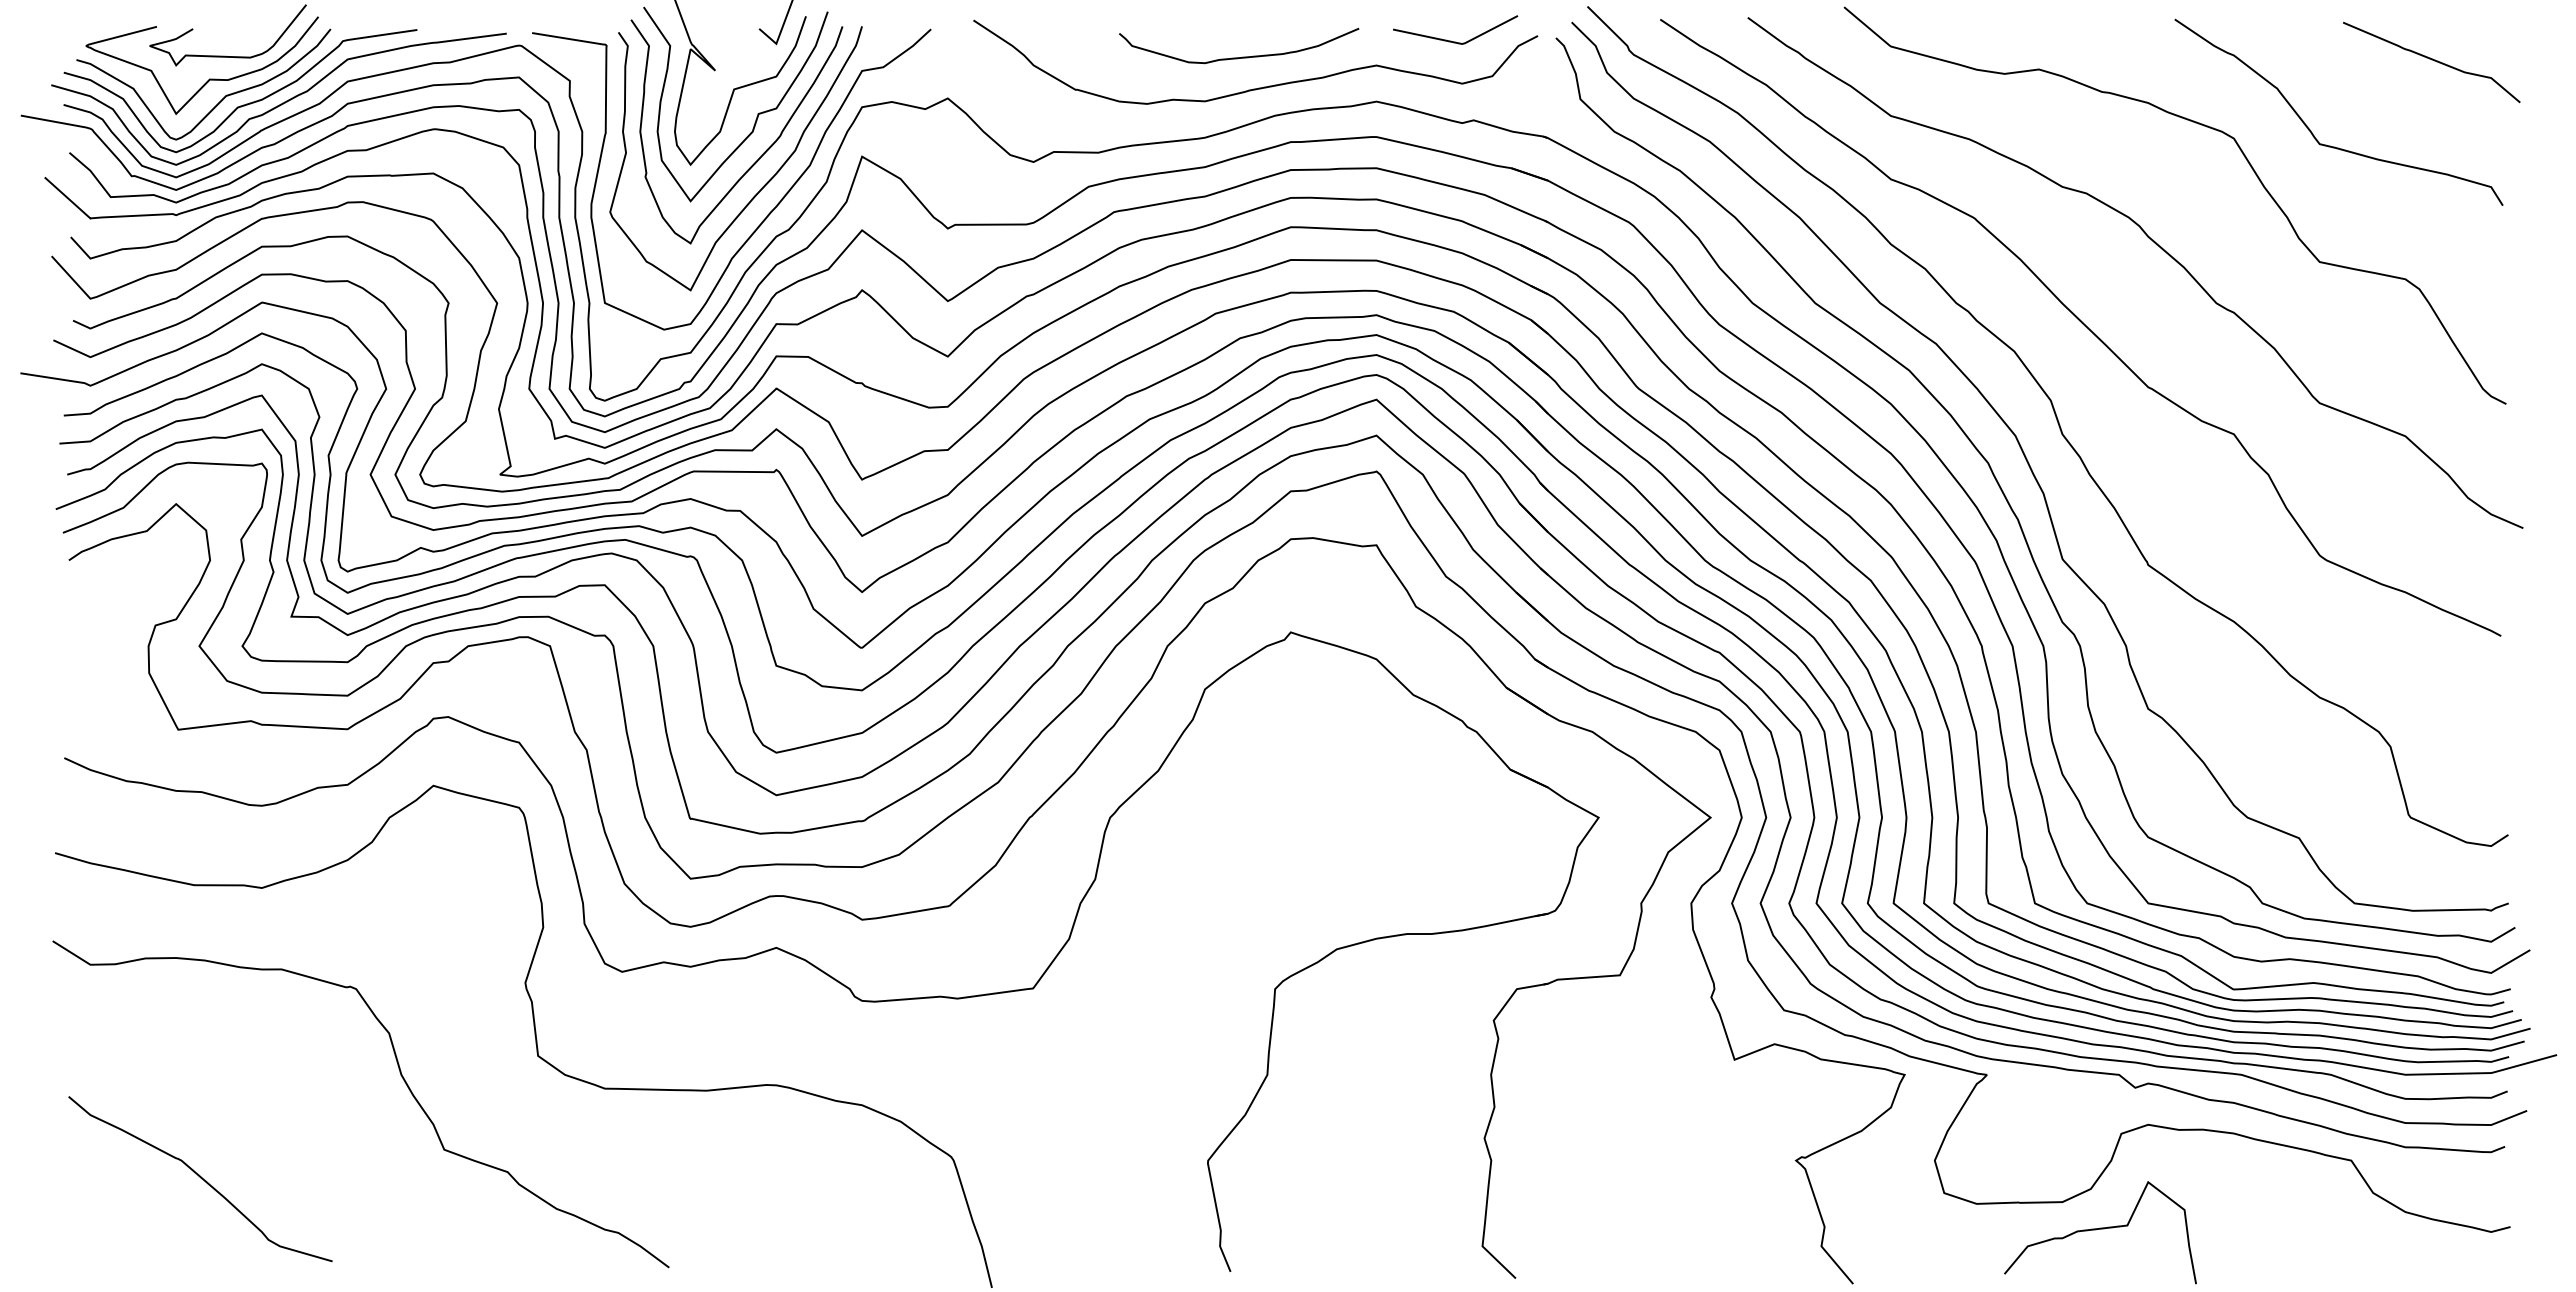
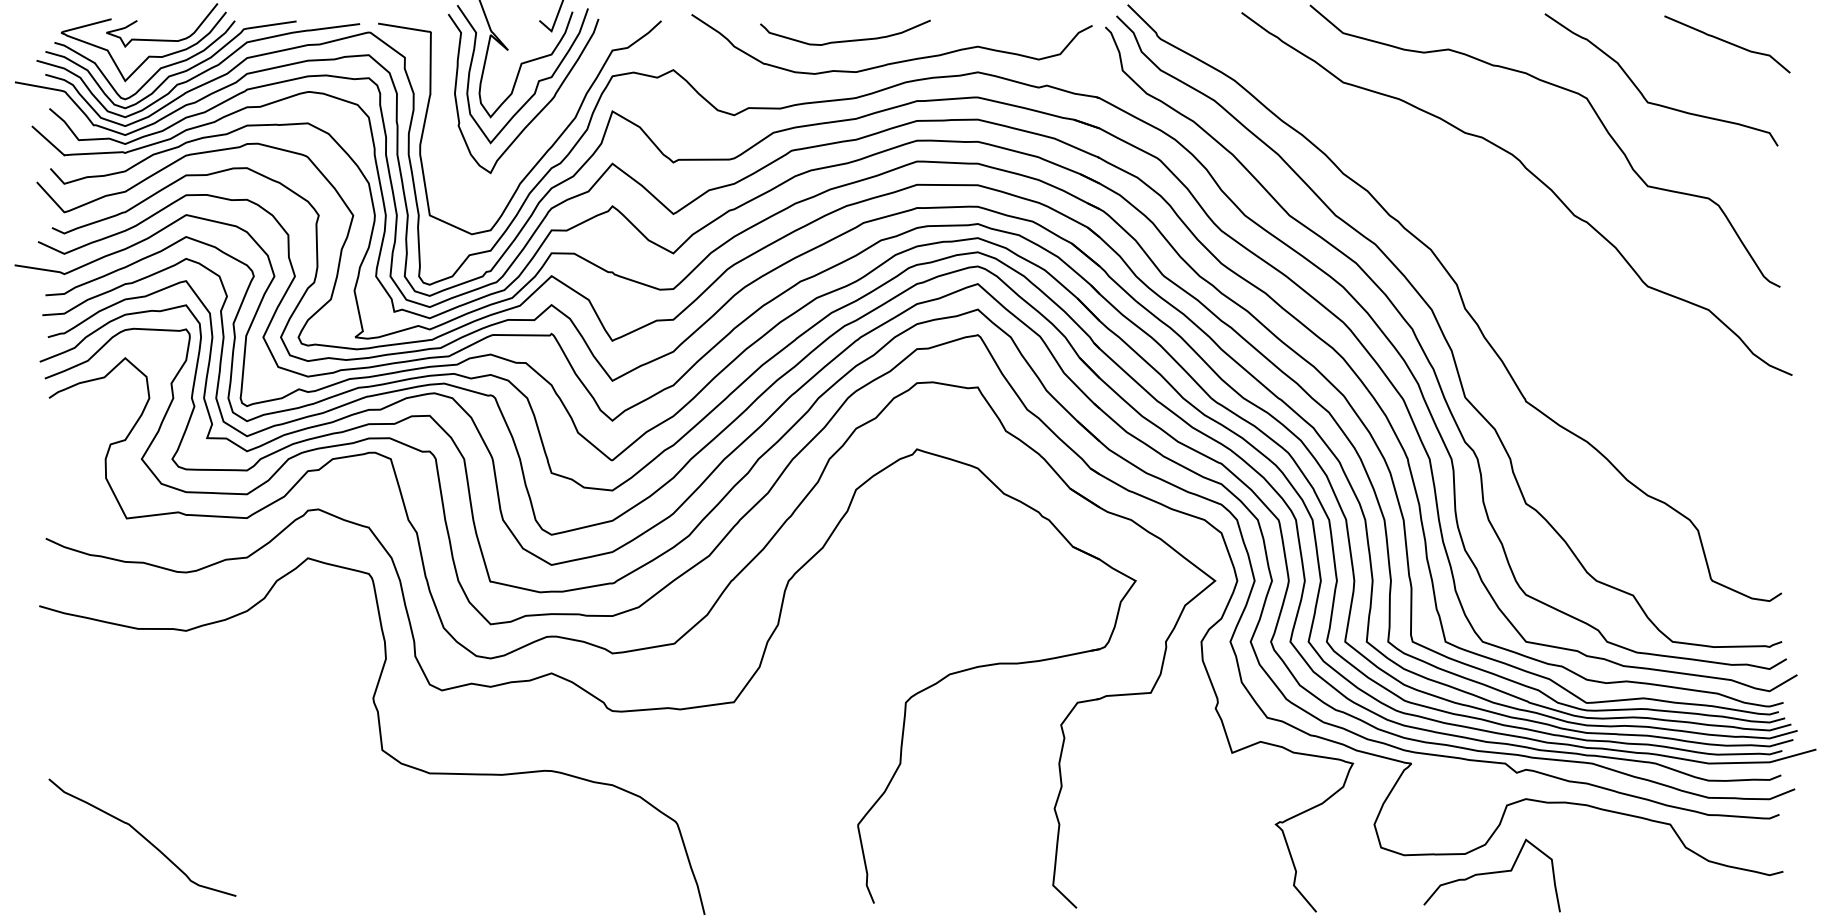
line: (1451, 40) -> (1031, 28), removed
curve: (1242, 56) -> (847, 40), moved
curve: (763, 185) -> (542, 131), removed
curve: (2082, 324) -> (1479, 230), removed
curve: (401, 1077) -> (285, 765), removed

